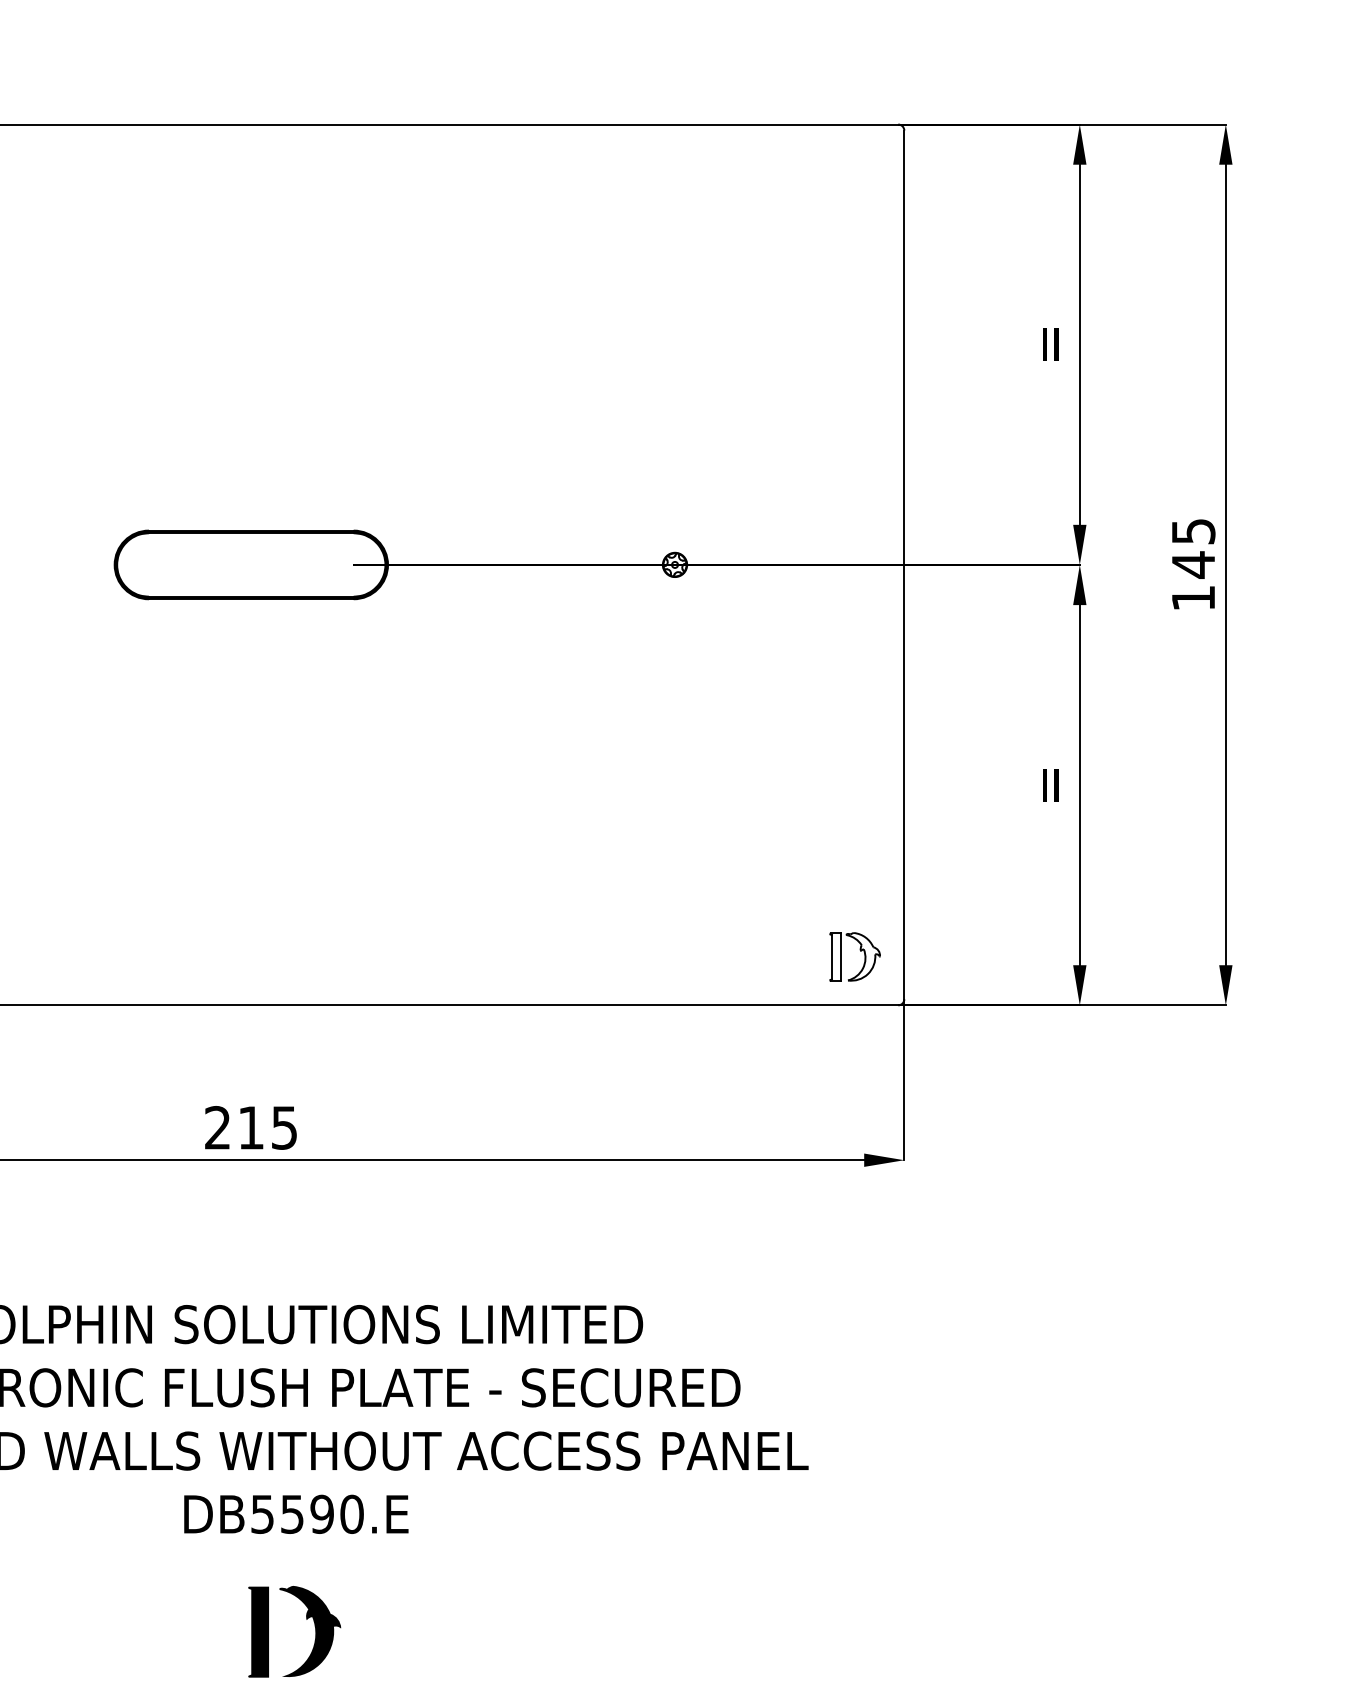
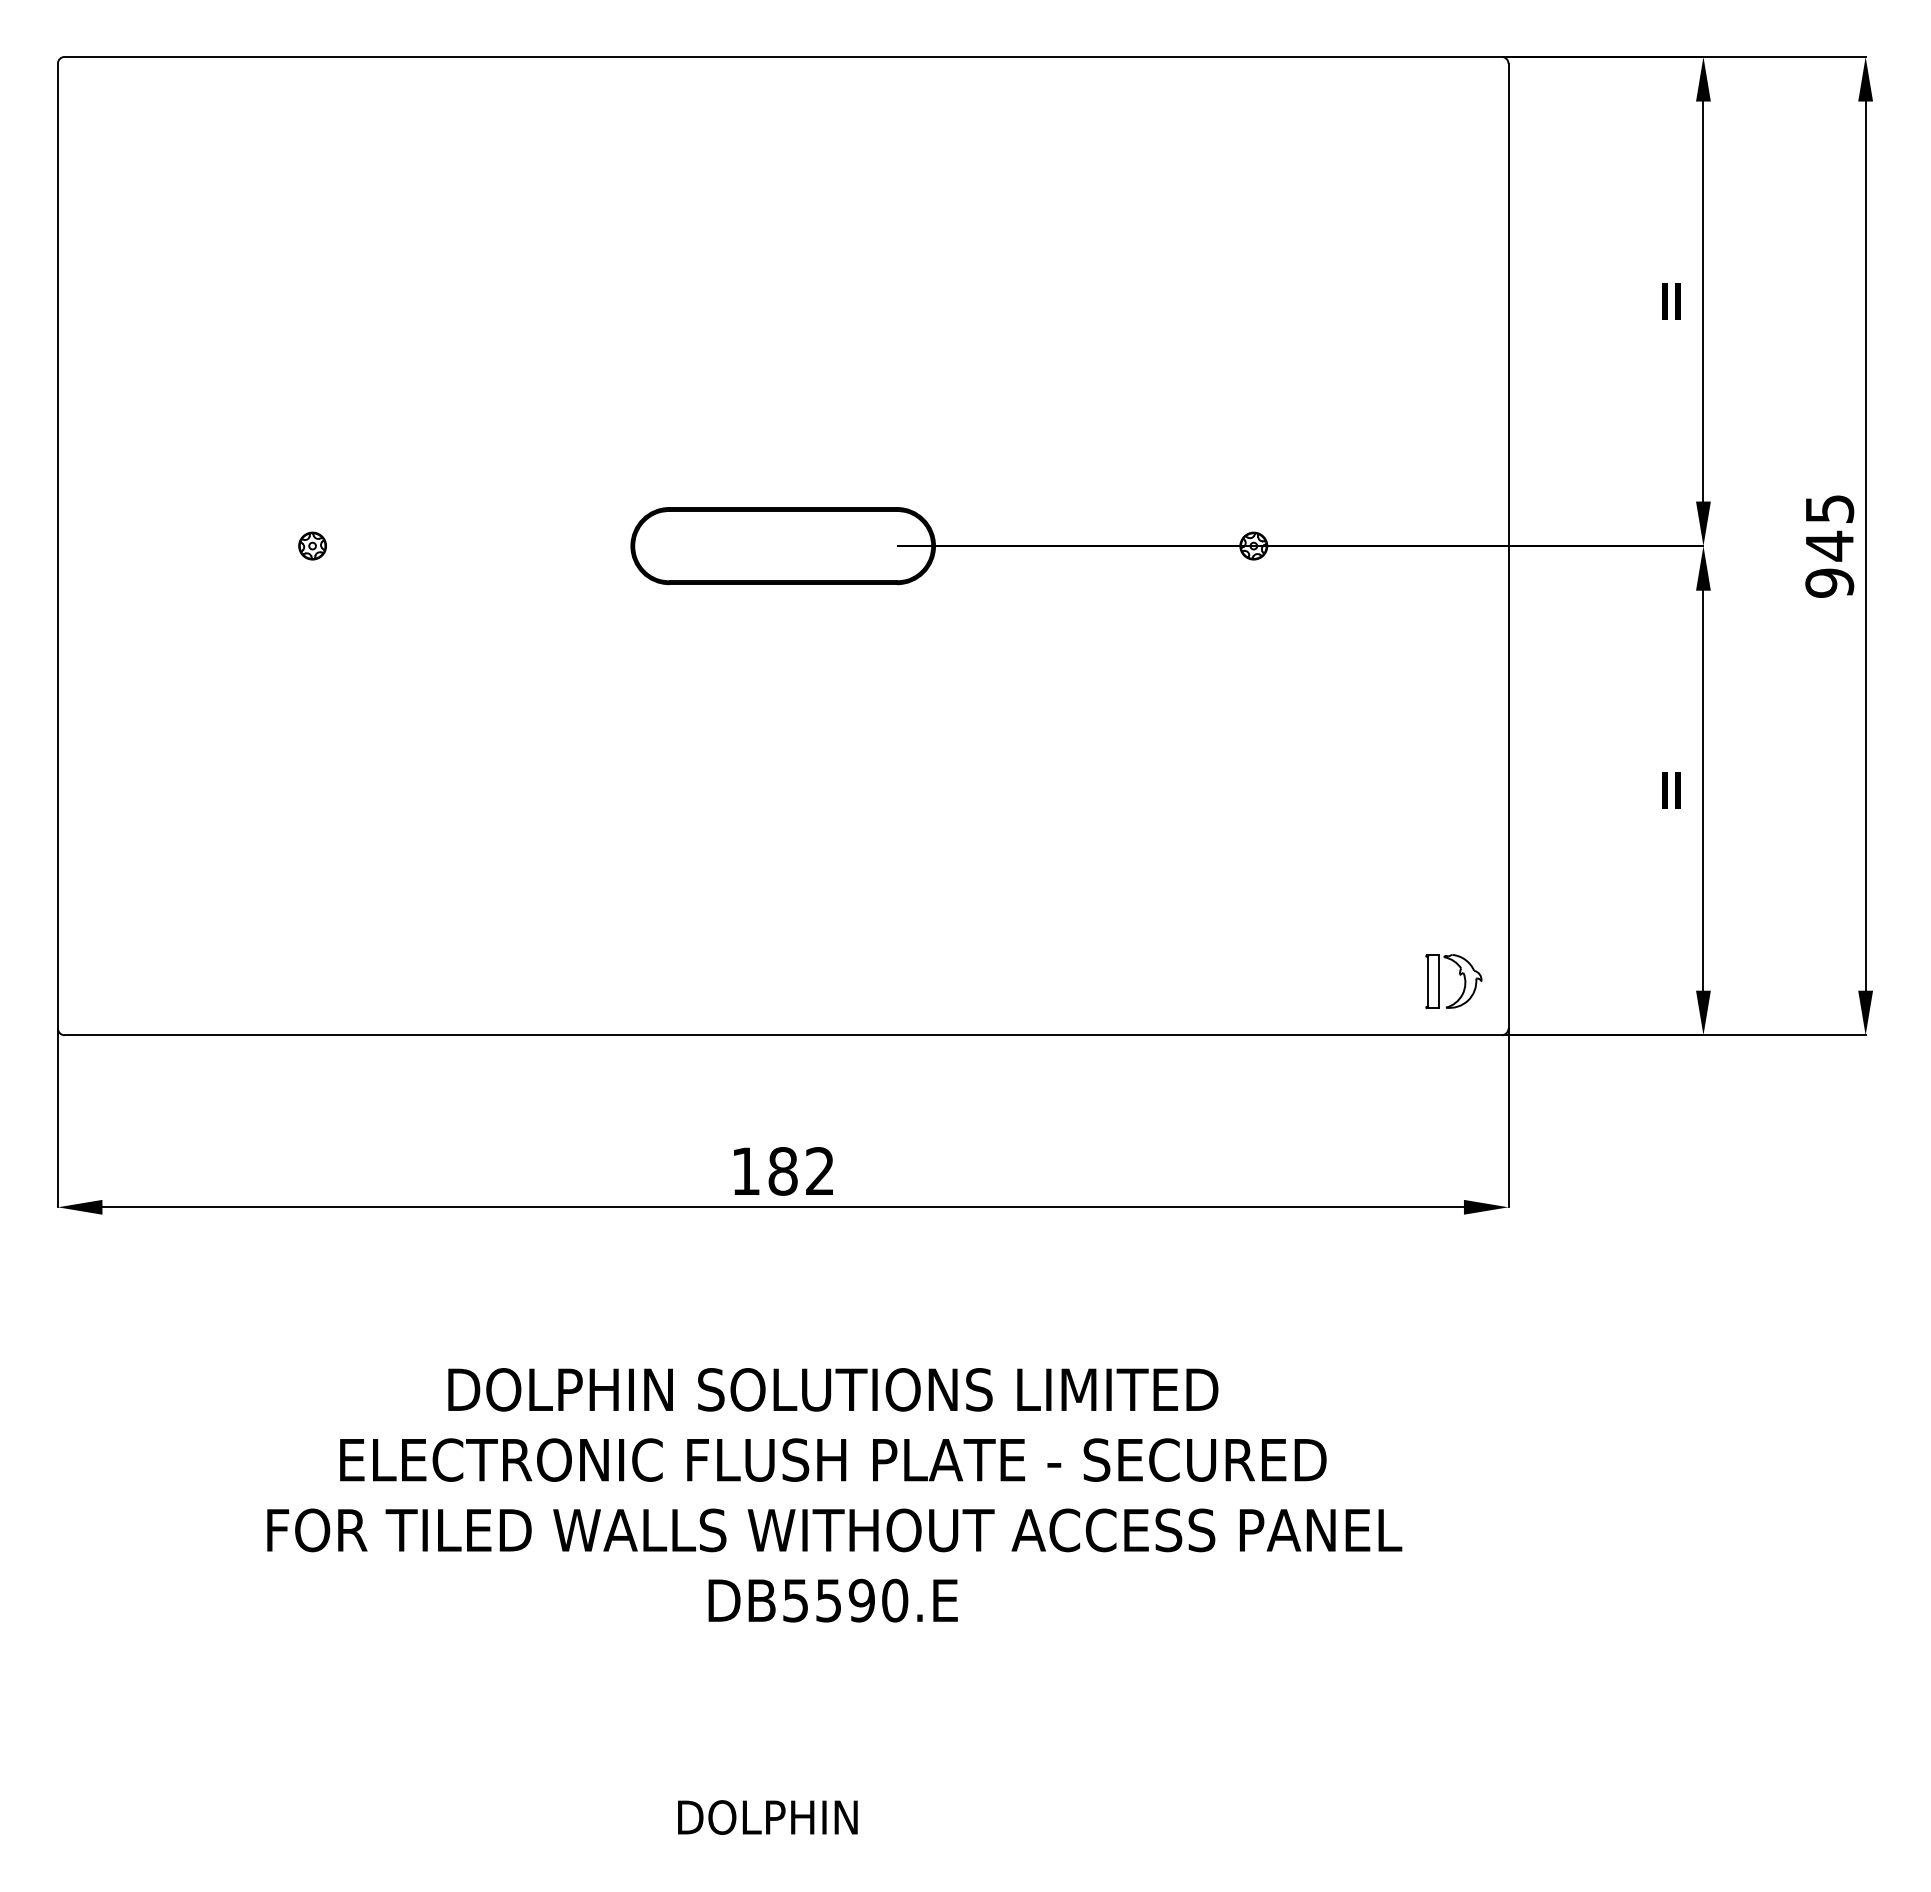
text: (1193, 597) -> (1829, 582), 145 -> 945
text: (250, 1127) -> (782, 1171), 215 -> 182
fill: (310, 1631) -> (848, 1730), removed
fill: (257, 1632) -> (790, 1731), removed

